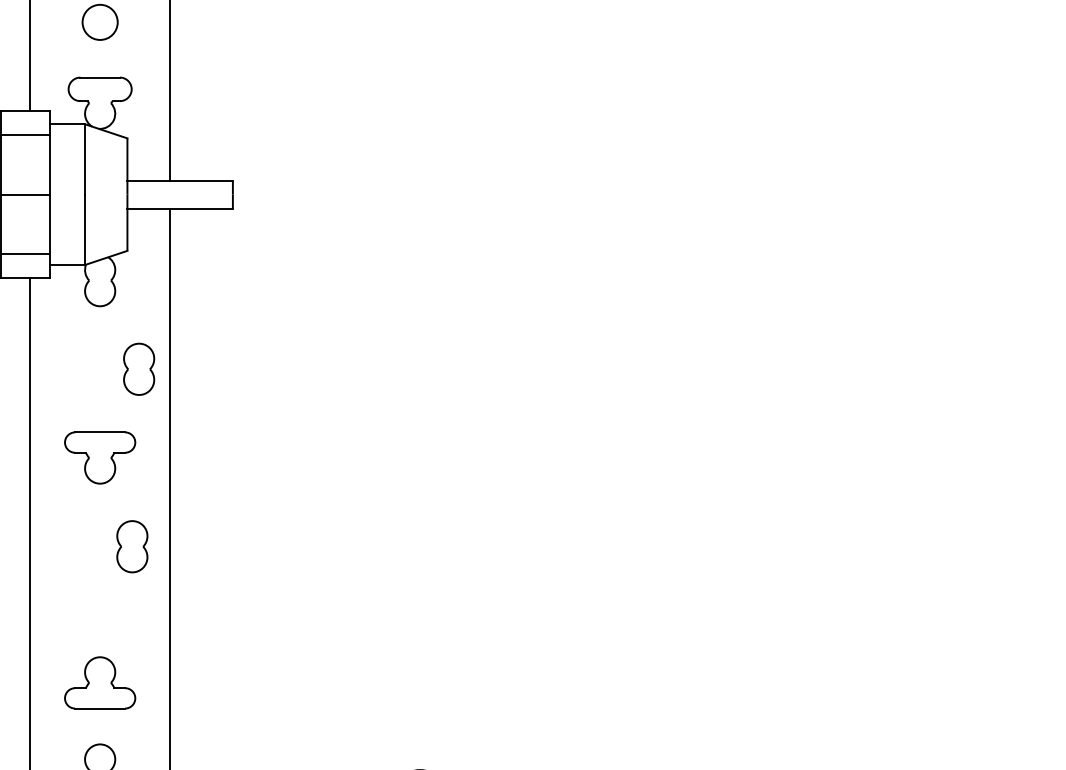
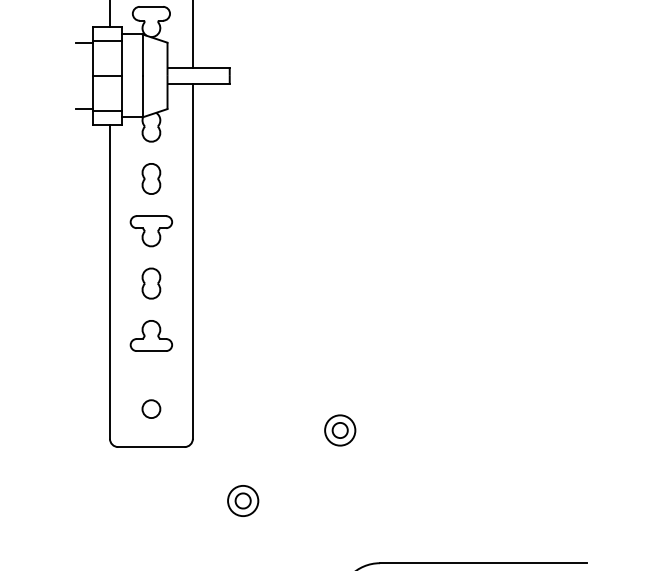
part: (139, 368) -> (151, 178), moved
part: (132, 546) -> (151, 283), moved
part: (98, 682) -> (150, 335), moved

